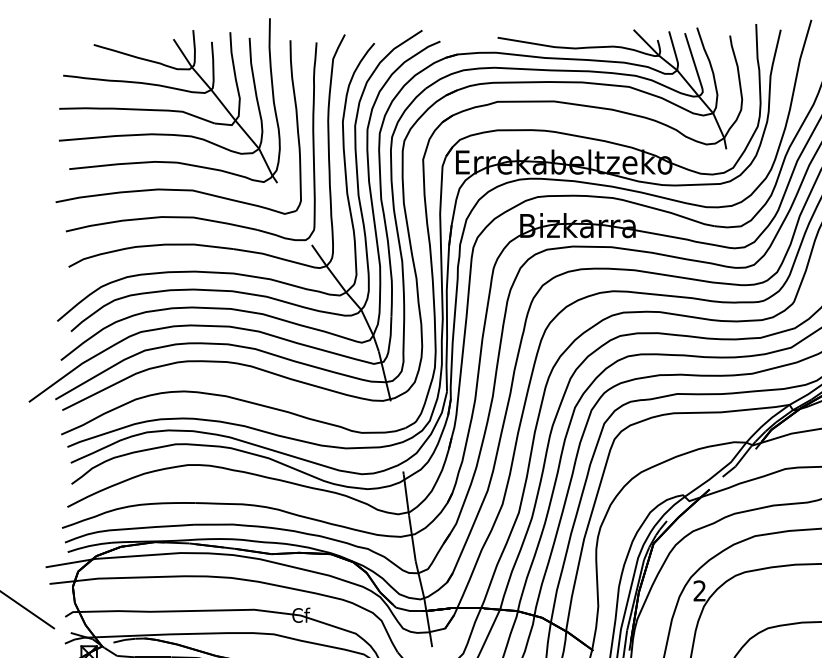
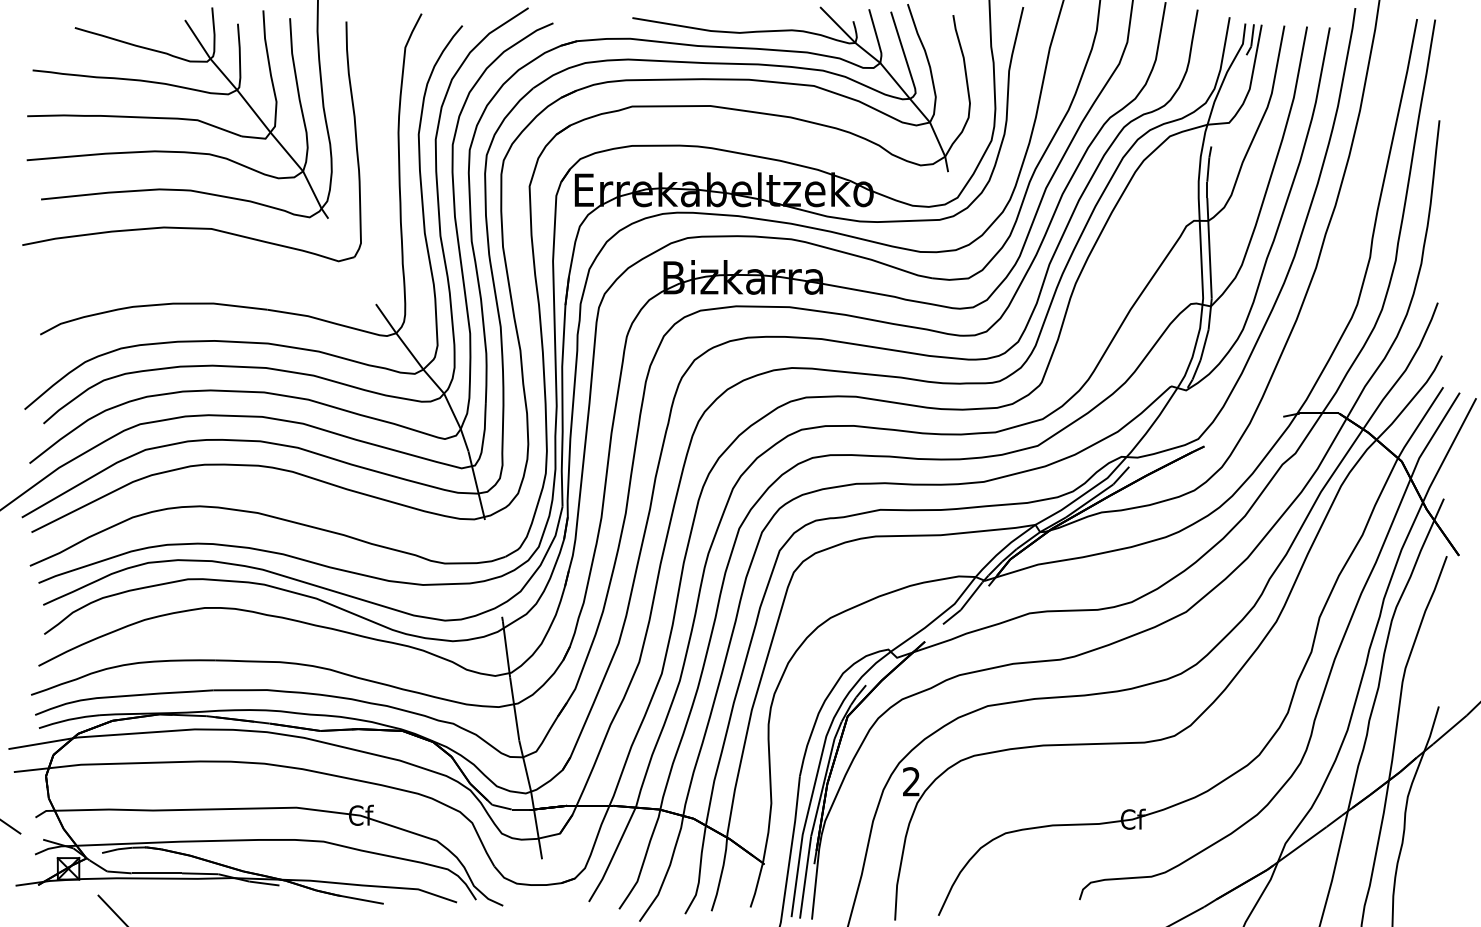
part: (191, 216) -> (209, 265), removed

